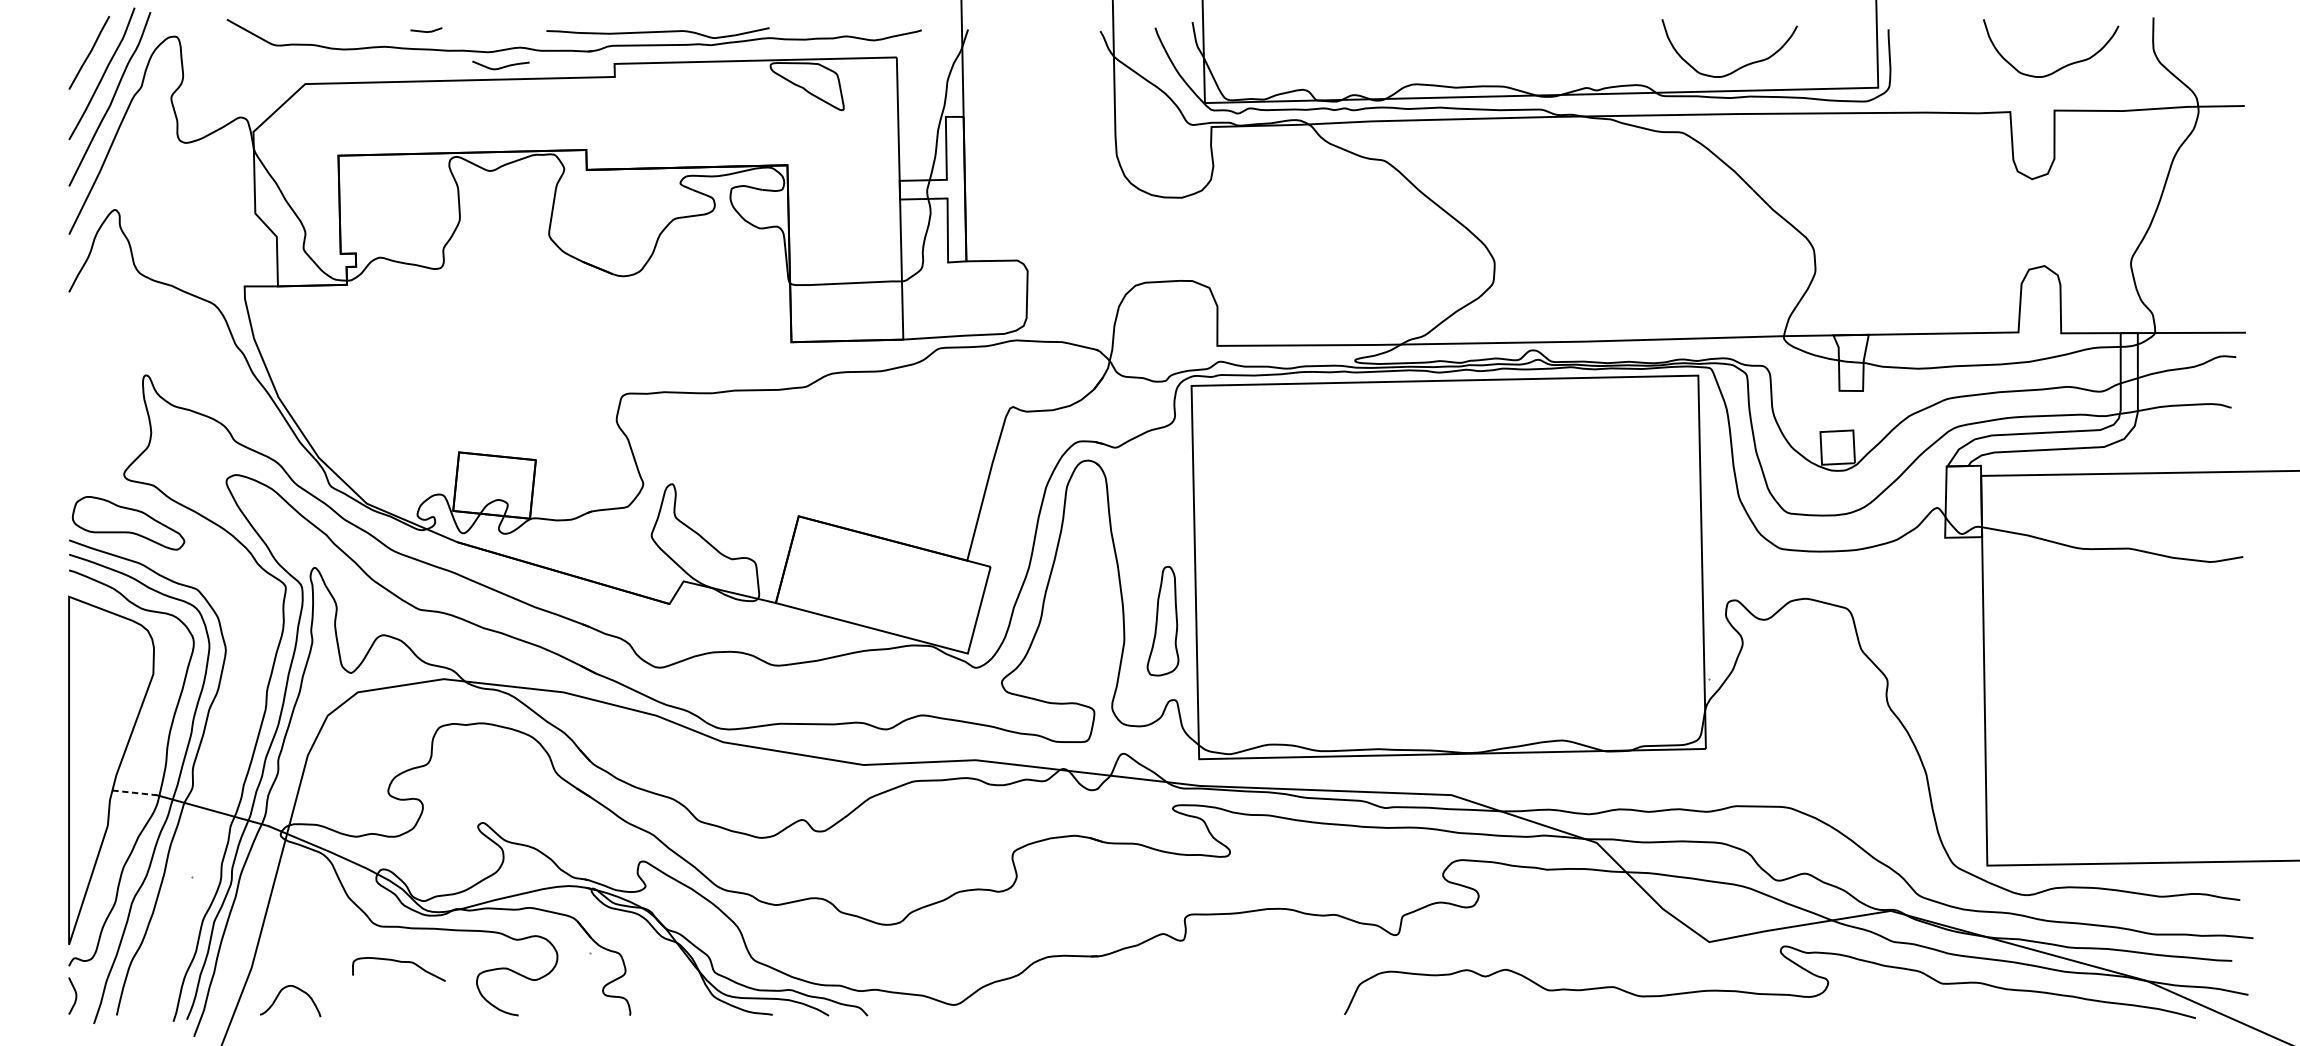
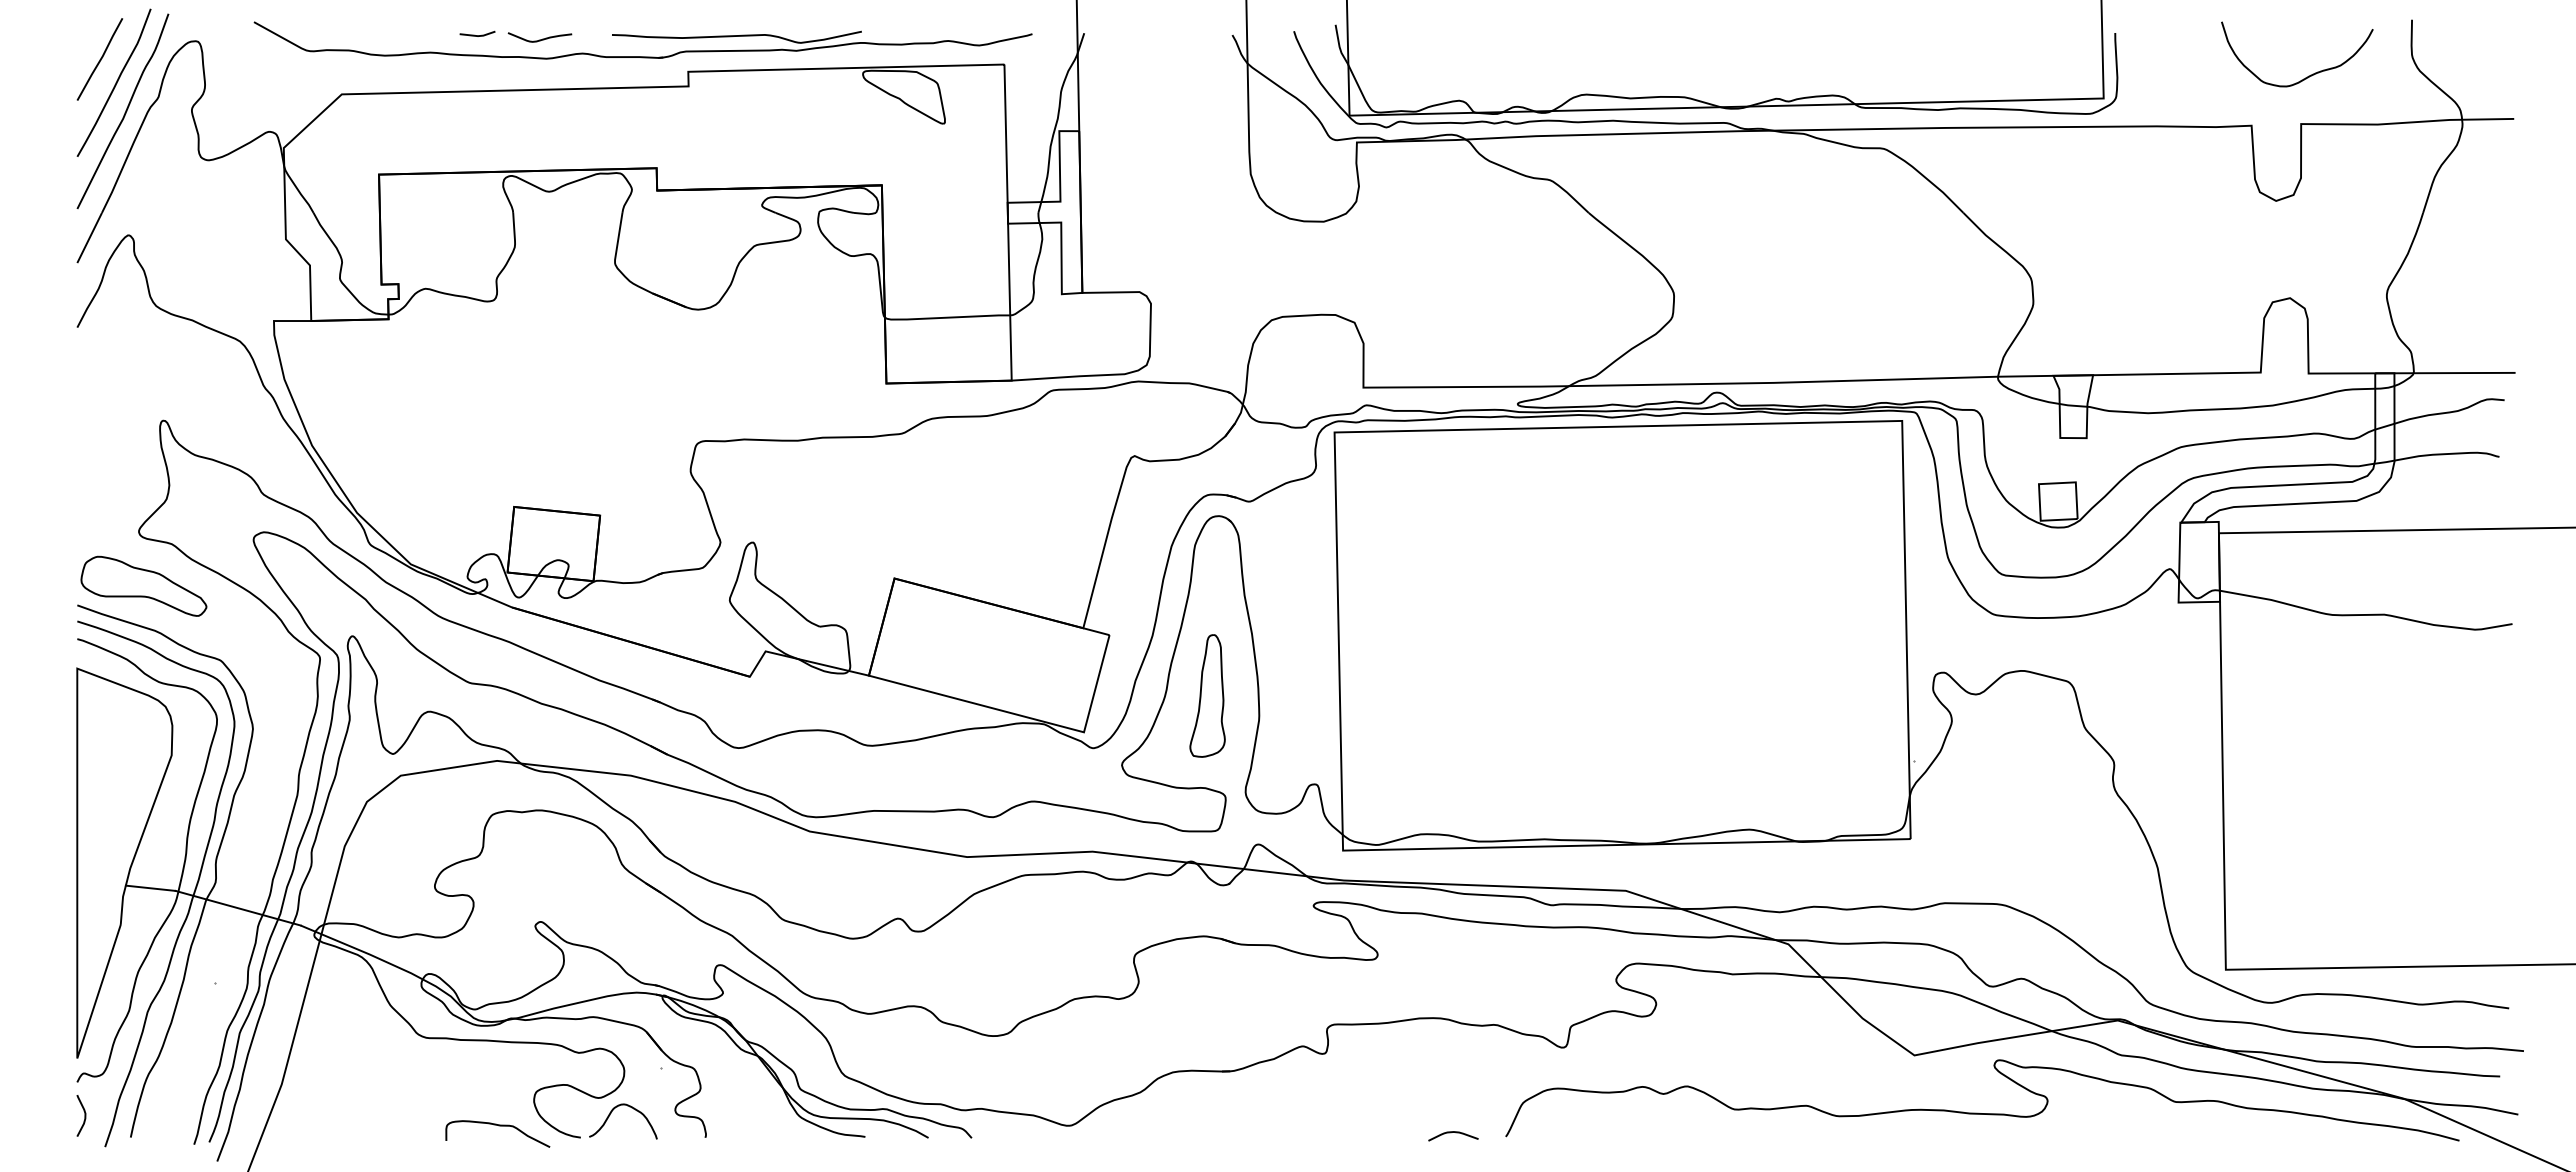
curve: (500, 67) -> (539, 39), moved
curve: (1739, 67) -> (1948, 75), removed
part: (1162, 620) -> (1207, 695), moved
line: (135, 793) -> (151, 888), dashed -> solid
curve: (399, 962) -> (498, 1126), moved
curve: (279, 995) -> (610, 1115), moved
curve: (1295, 1011) -> (1451, 1133), added

